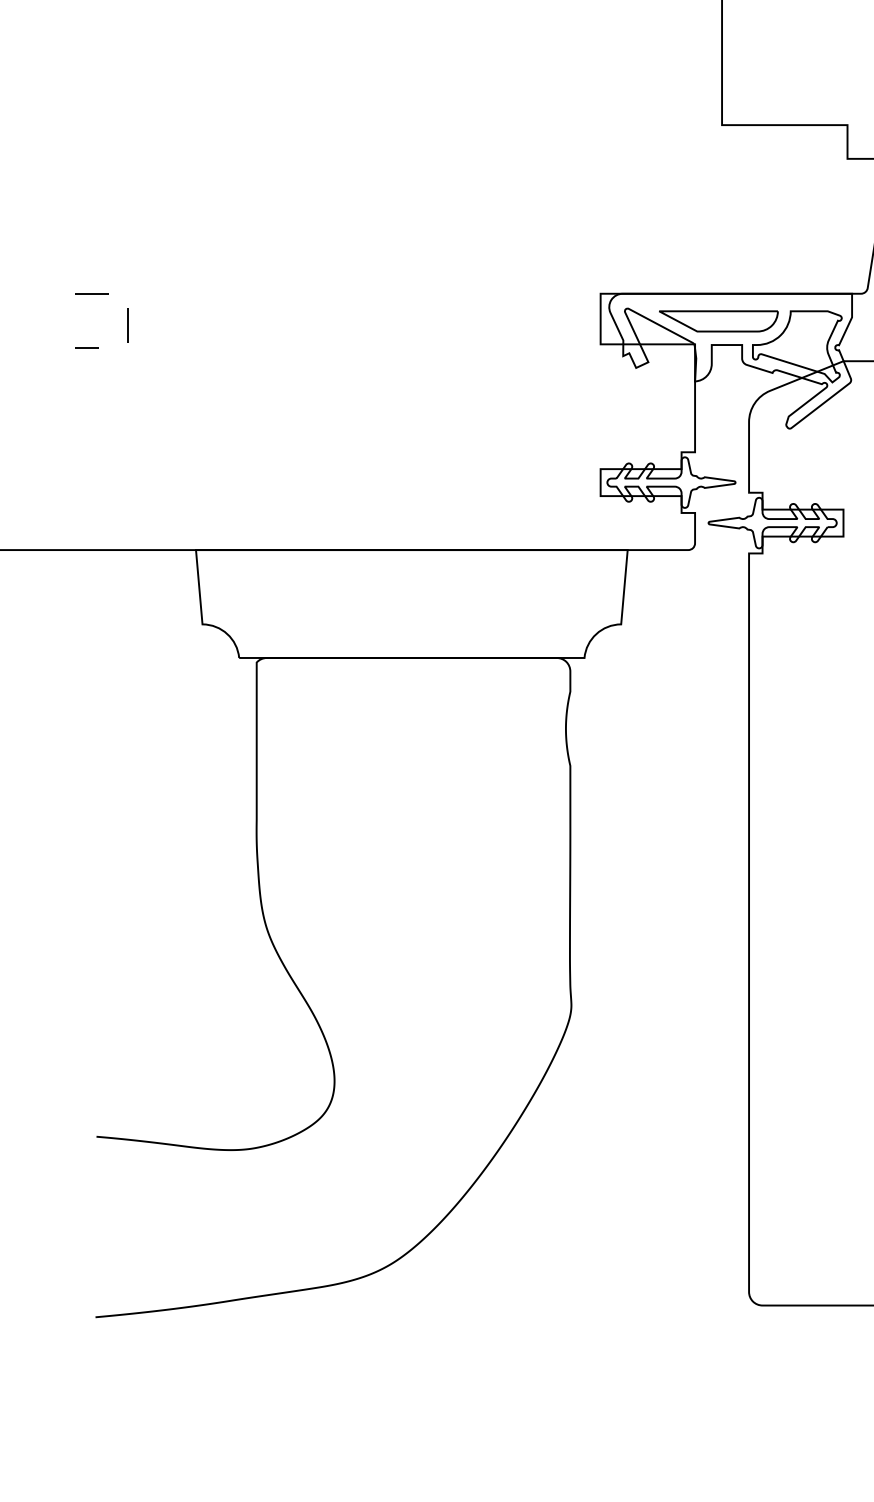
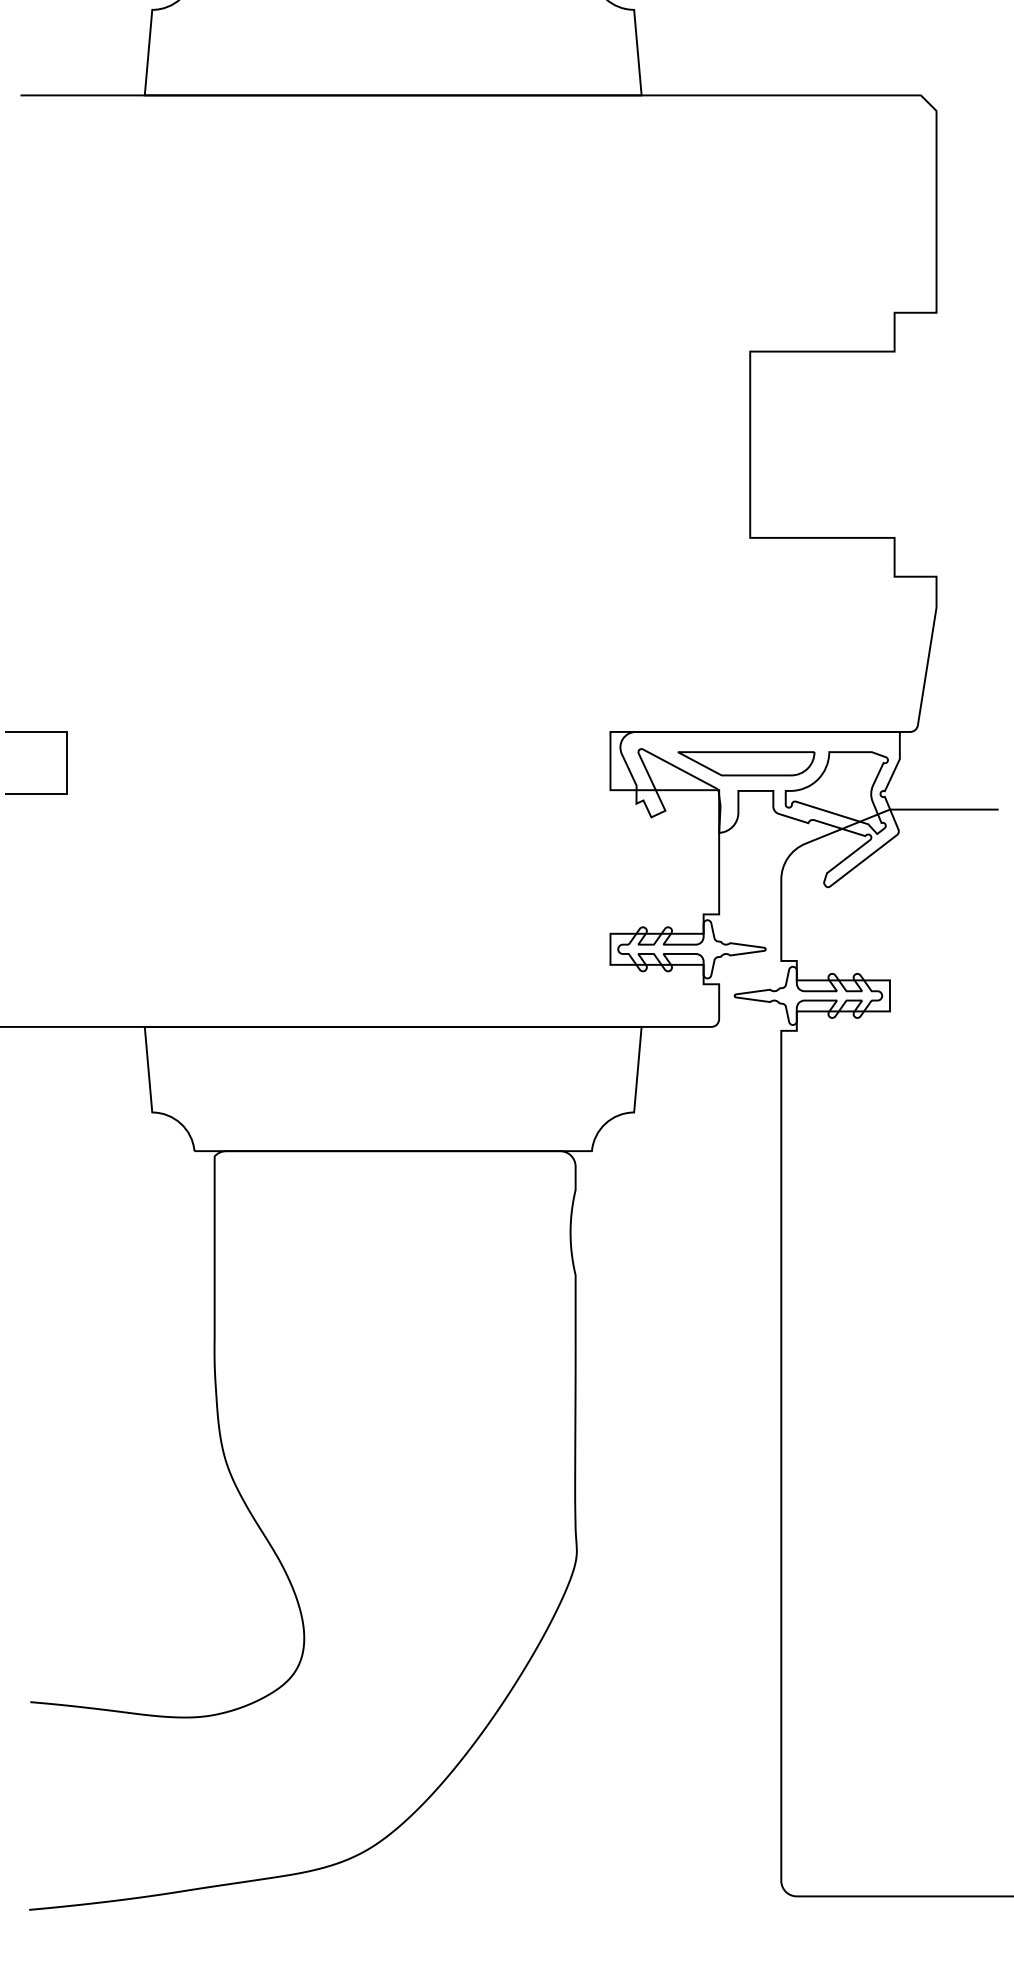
line: (128, 321) -> (67, 763), dashed -> solid

